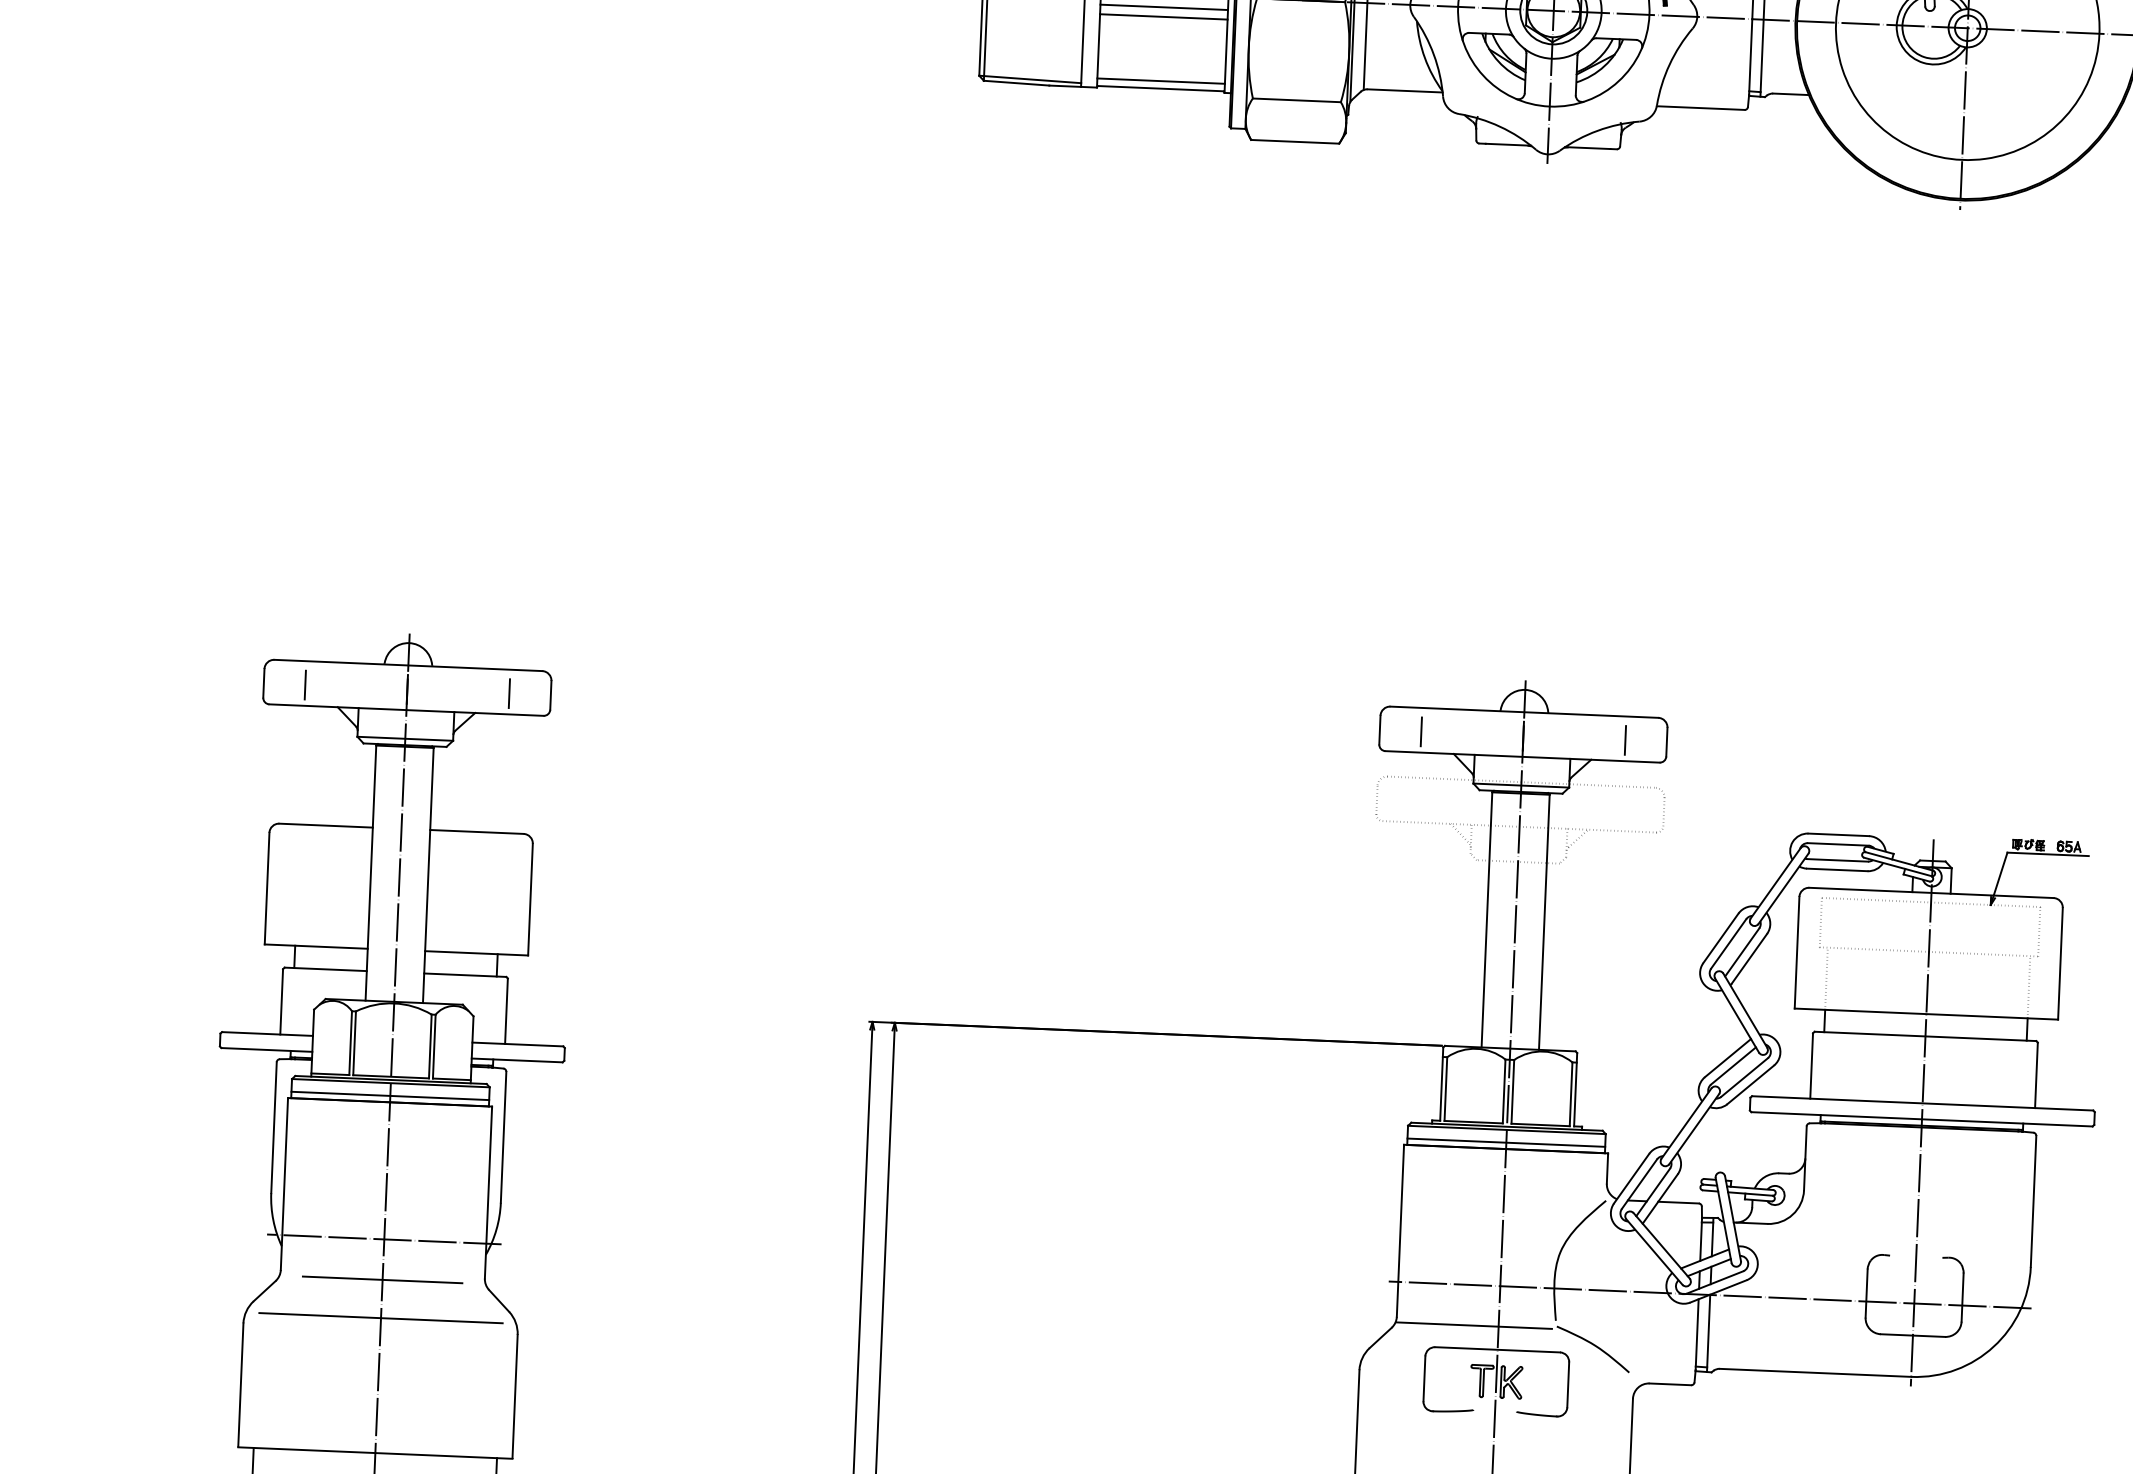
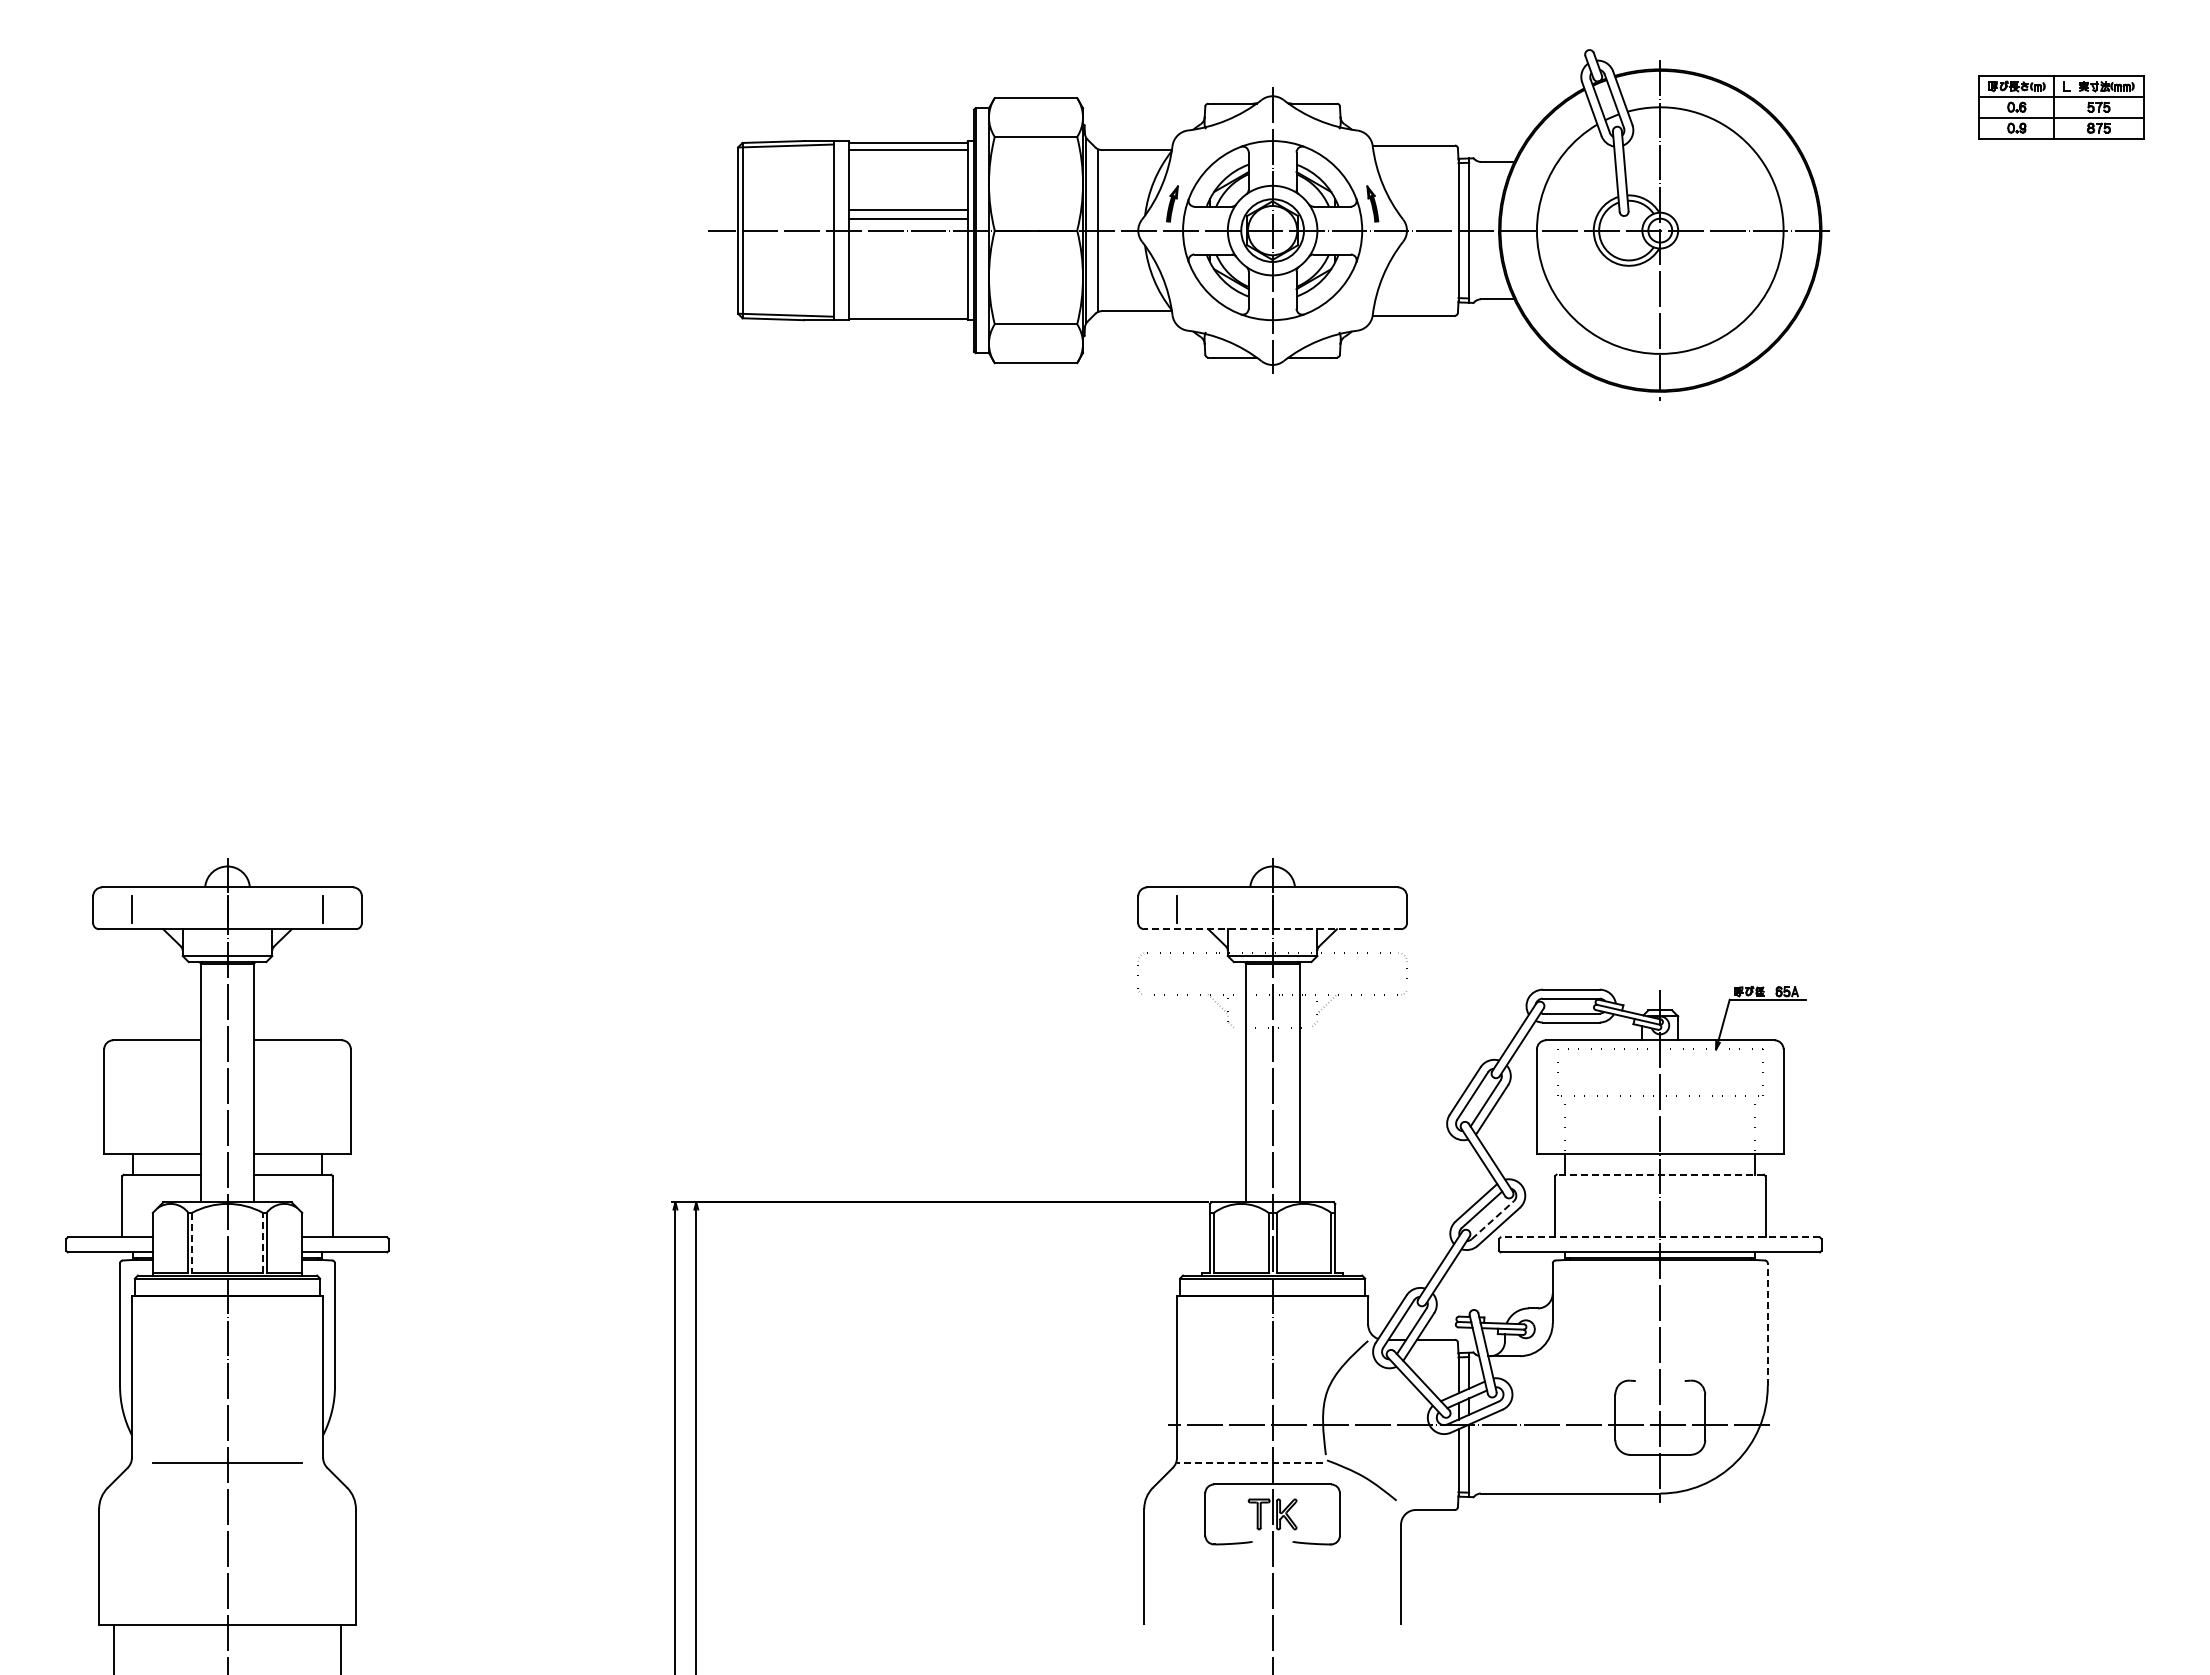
line: (1164, 7) -> (908, 242), removed
line: (1164, 16) -> (908, 251), removed
line: (1161, 80) -> (908, 311), removed
line: (1625, 740) -> (1368, 909), removed
line: (1522, 757) -> (1272, 929), solid -> dashed
line: (1925, 1036) -> (1660, 1174), solid -> dashed
line: (355, 1043) -> (192, 1242), solid -> dashed
line: (429, 1046) -> (262, 1242), solid -> dashed
line: (1745, 1076) -> (1493, 1219), solid -> dashed
line: (390, 1095) -> (227, 1290), removed
line: (1922, 1103) -> (1660, 1237), solid -> dashed
line: (1506, 1142) -> (1272, 1290), removed
line: (2033, 1201) -> (1767, 1324), solid -> dashed
line: (384, 1239) -> (227, 1424), removed
line: (380, 1318) -> (227, 1498), removed
line: (1473, 1325) -> (1249, 1462), solid -> dashed

